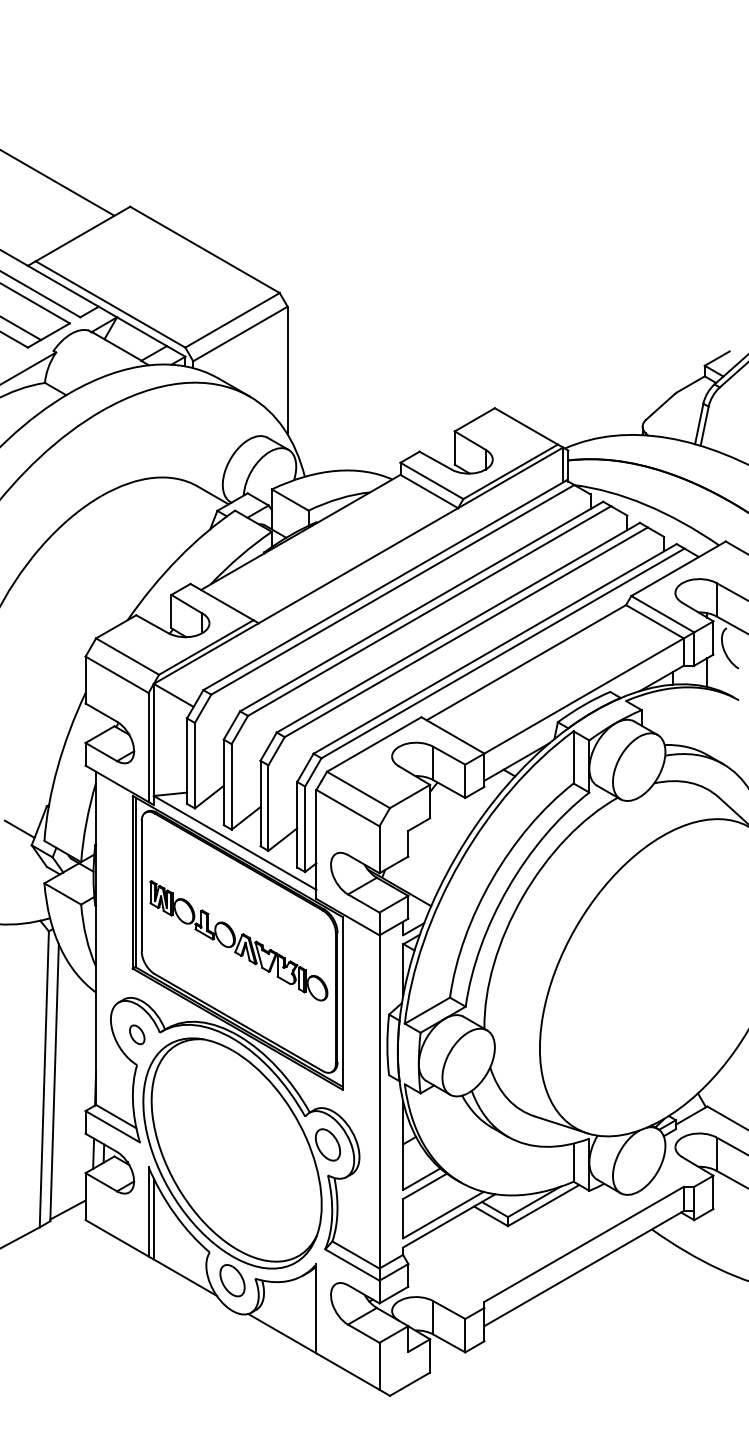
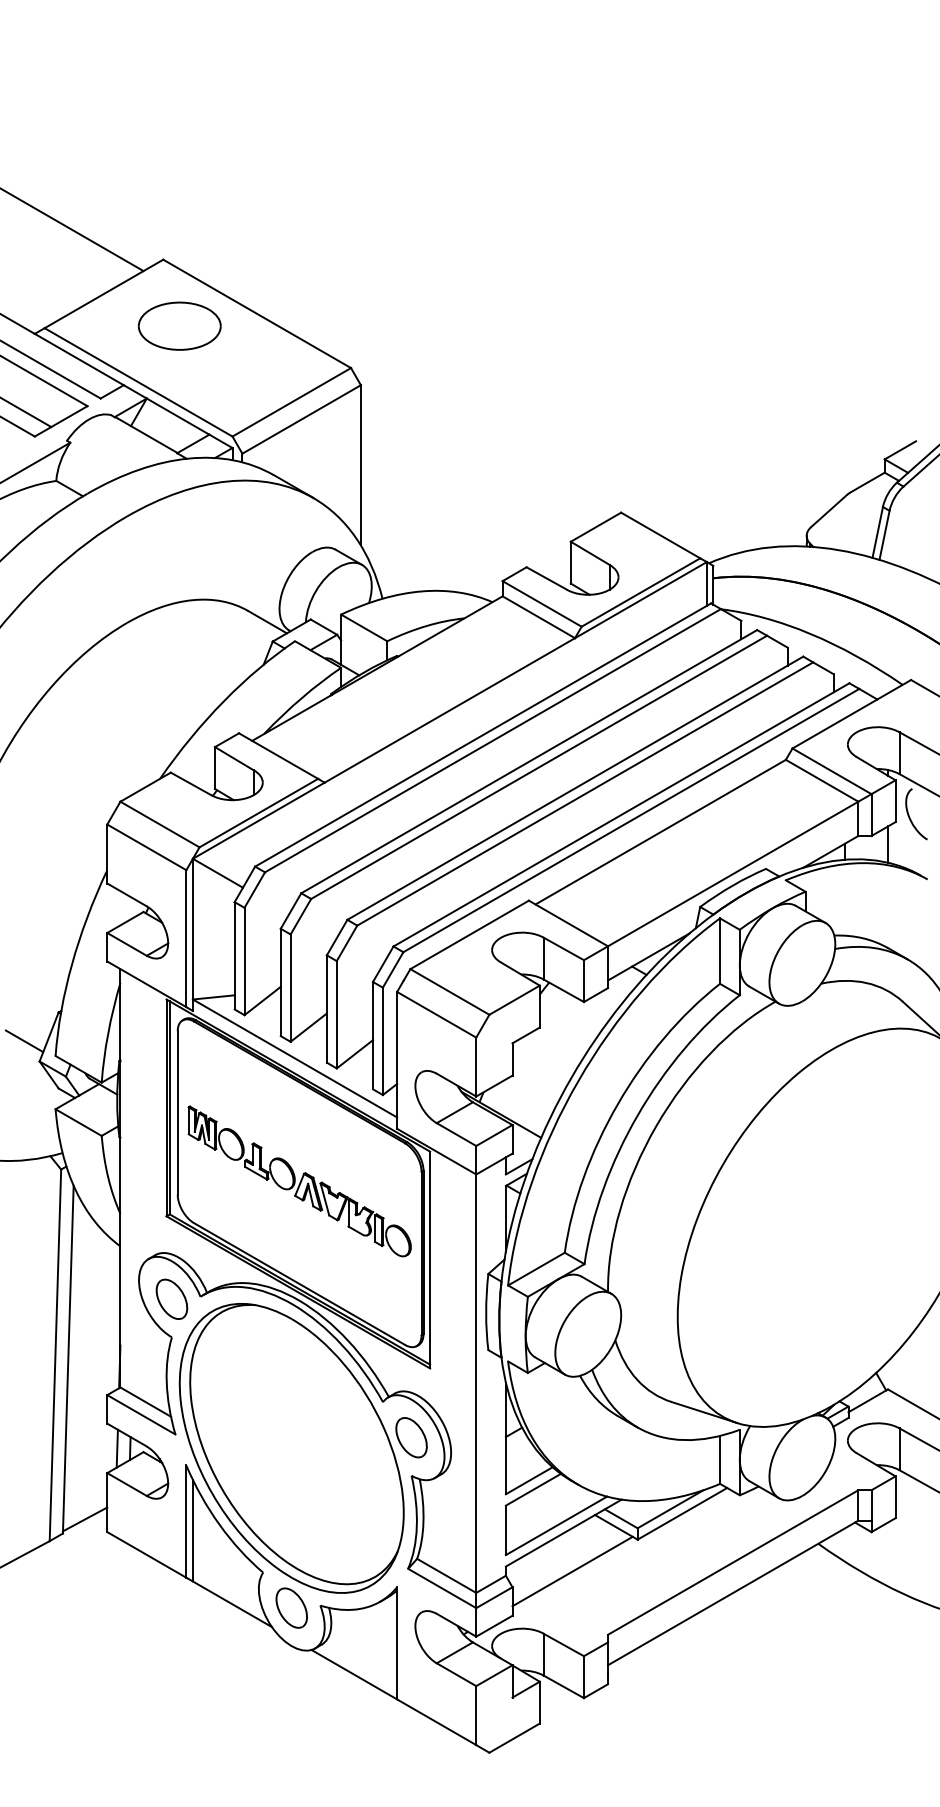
part: (142, 259) -> (178, 325), added
part: (137, 1034) -> (172, 1299), size x1.67
line: (456, 1251) -> (572, 1571), added

